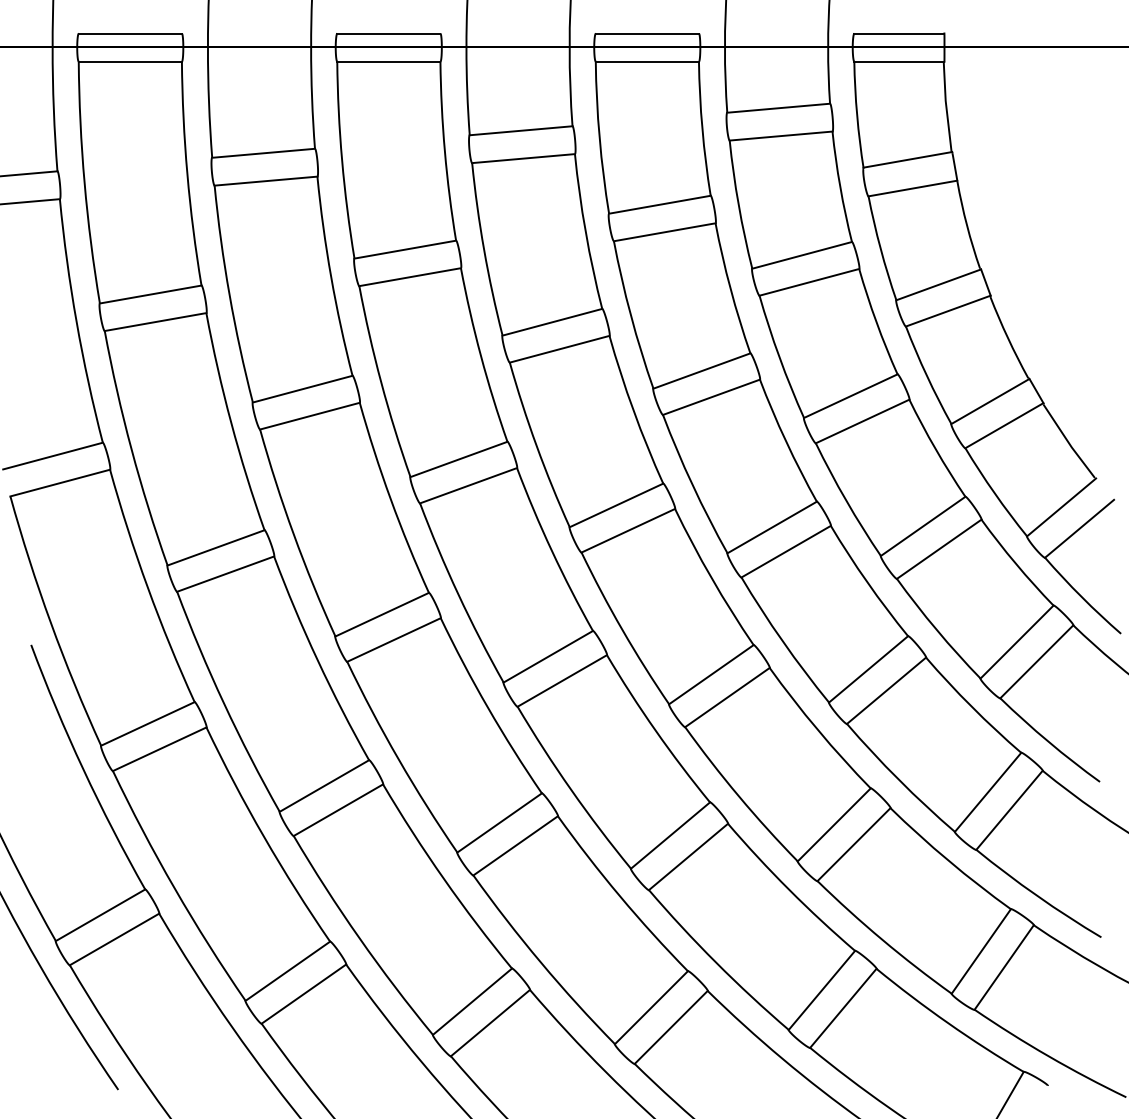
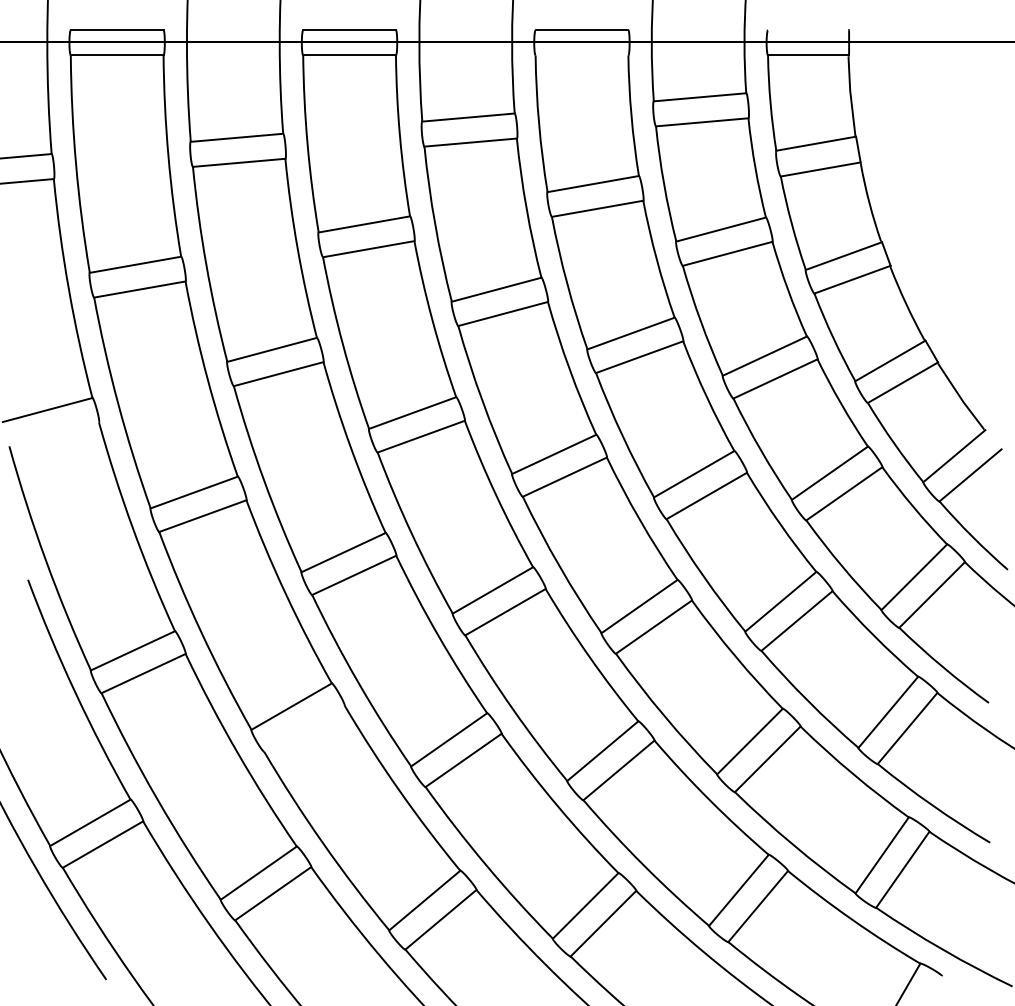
line: (899, 33) -> (808, 30), removed
line: (646, 61) -> (581, 55), removed
line: (60, 482) -> (54, 433), removed
line: (338, 810) -> (304, 728), removed

